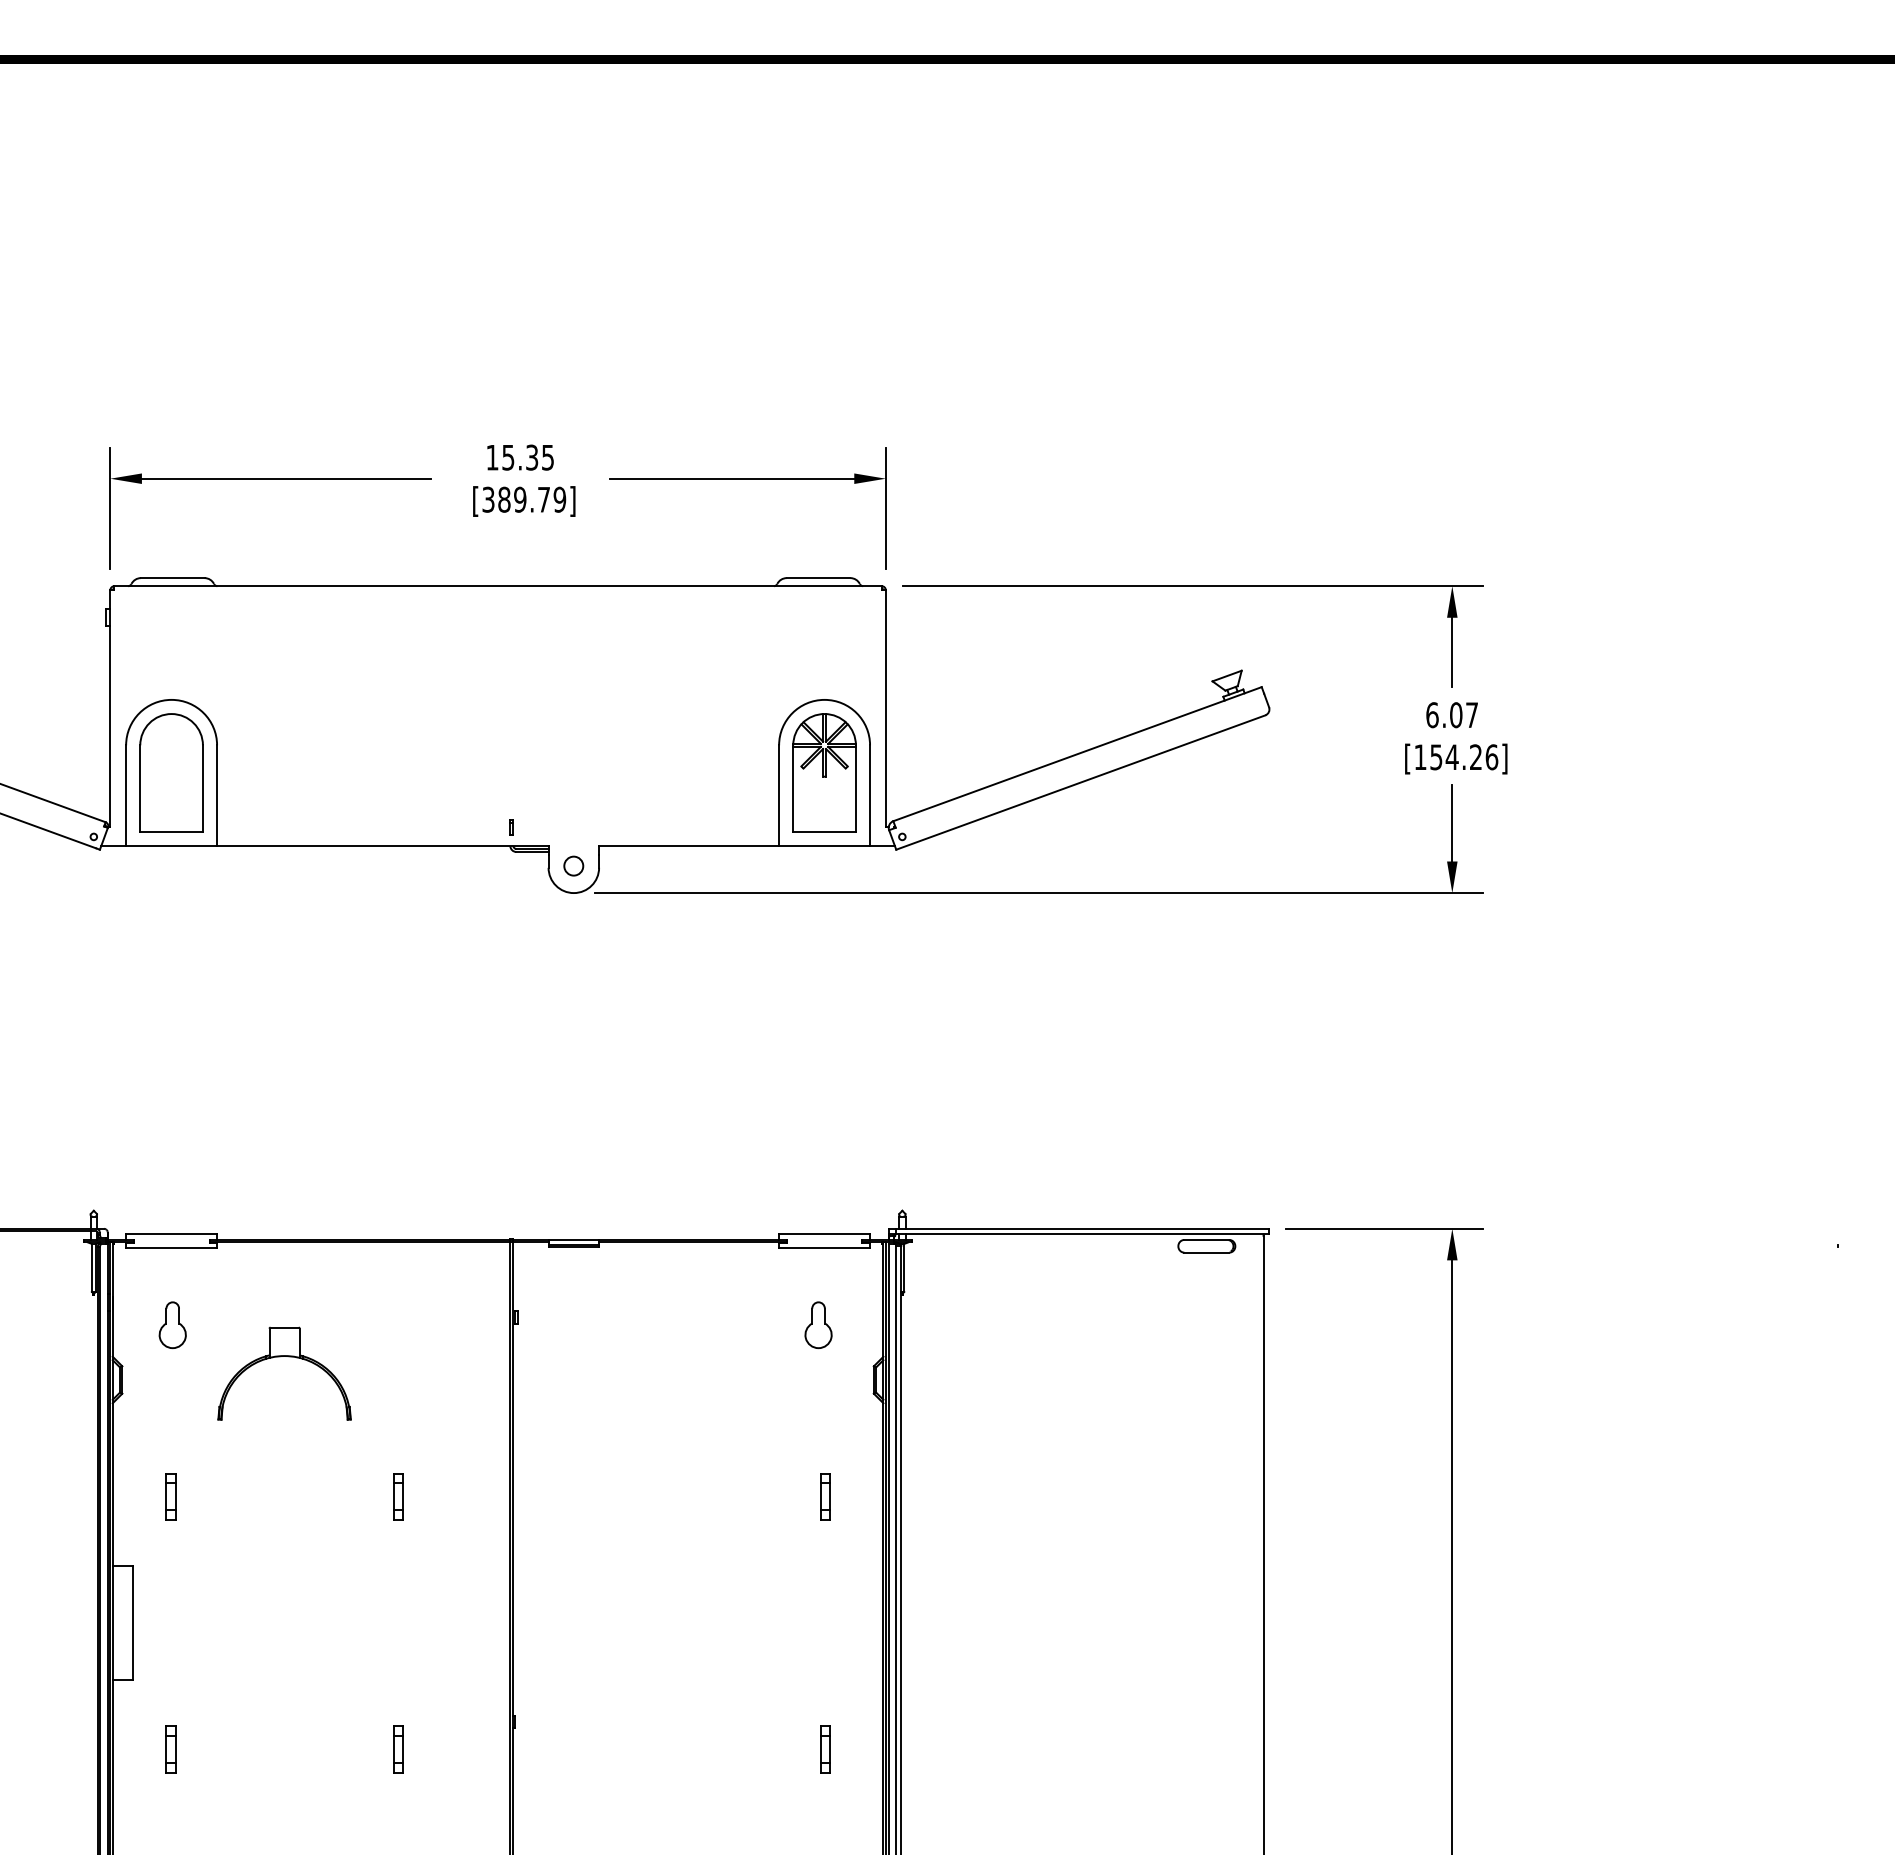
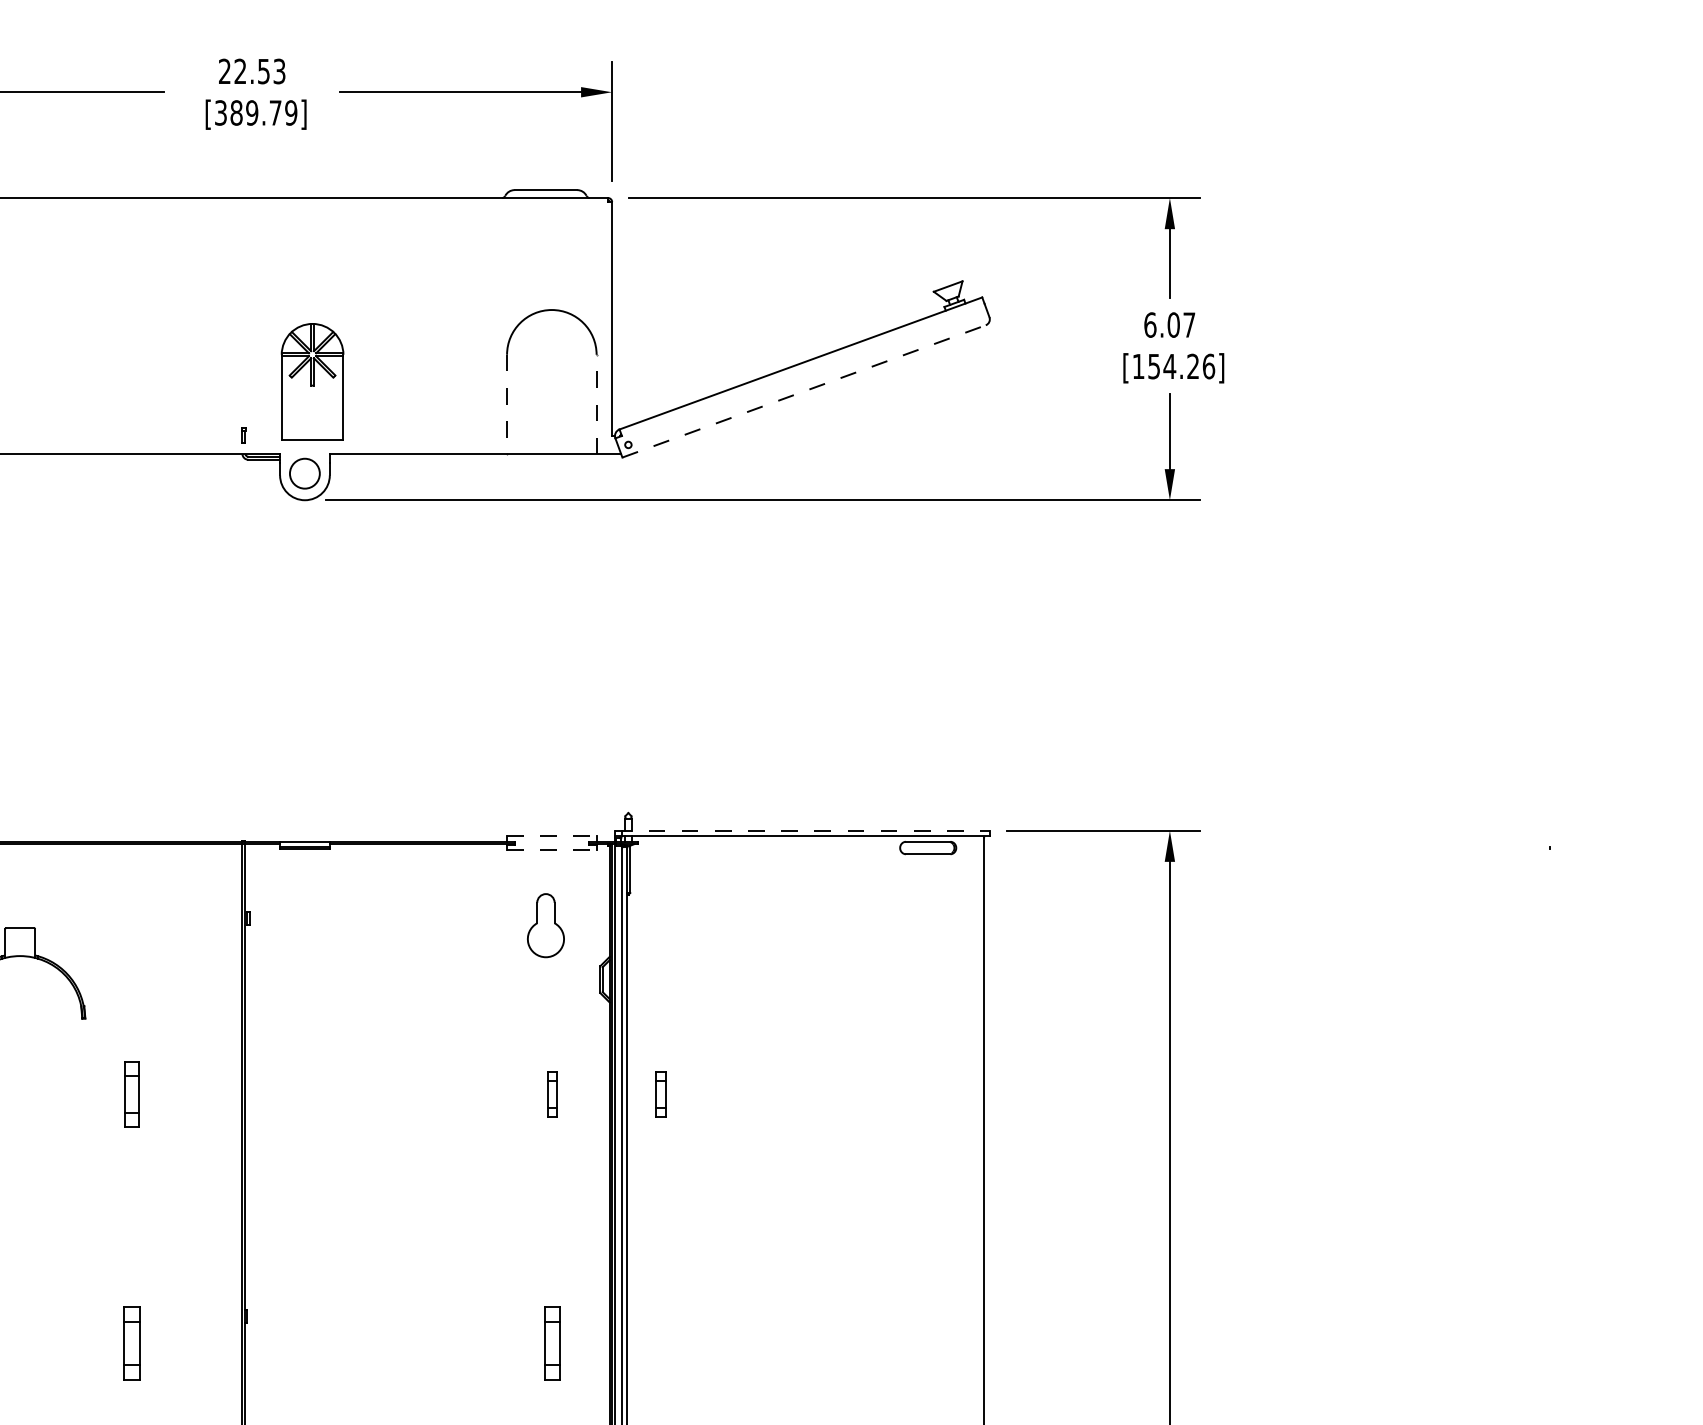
text: (519, 457) -> (251, 71), 15.35 -> 22.53
part: (824, 772) -> (312, 381), moved
line: (1081, 782) -> (804, 391), solid -> dashed
line: (779, 795) -> (507, 404), solid -> dashed
line: (870, 795) -> (597, 404), solid -> dashed
circle: (573, 865) -> (304, 473), size x1.6
line: (1079, 1228) -> (802, 830), solid -> dashed
line: (825, 1234) -> (552, 836), solid -> dashed
line: (825, 1248) -> (552, 850), solid -> dashed
part: (818, 1325) -> (545, 926), size x1.4
part: (398, 1496) -> (132, 1094), size x1.4
part: (935, 1496) -> (661, 1094), added
part: (398, 1749) -> (132, 1343), size x1.6
part: (825, 1749) -> (552, 1343), size x1.6

